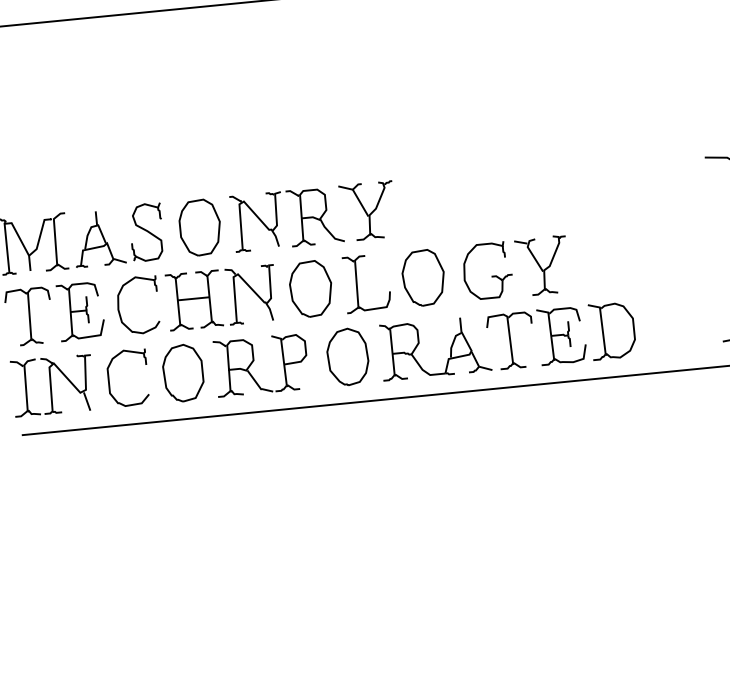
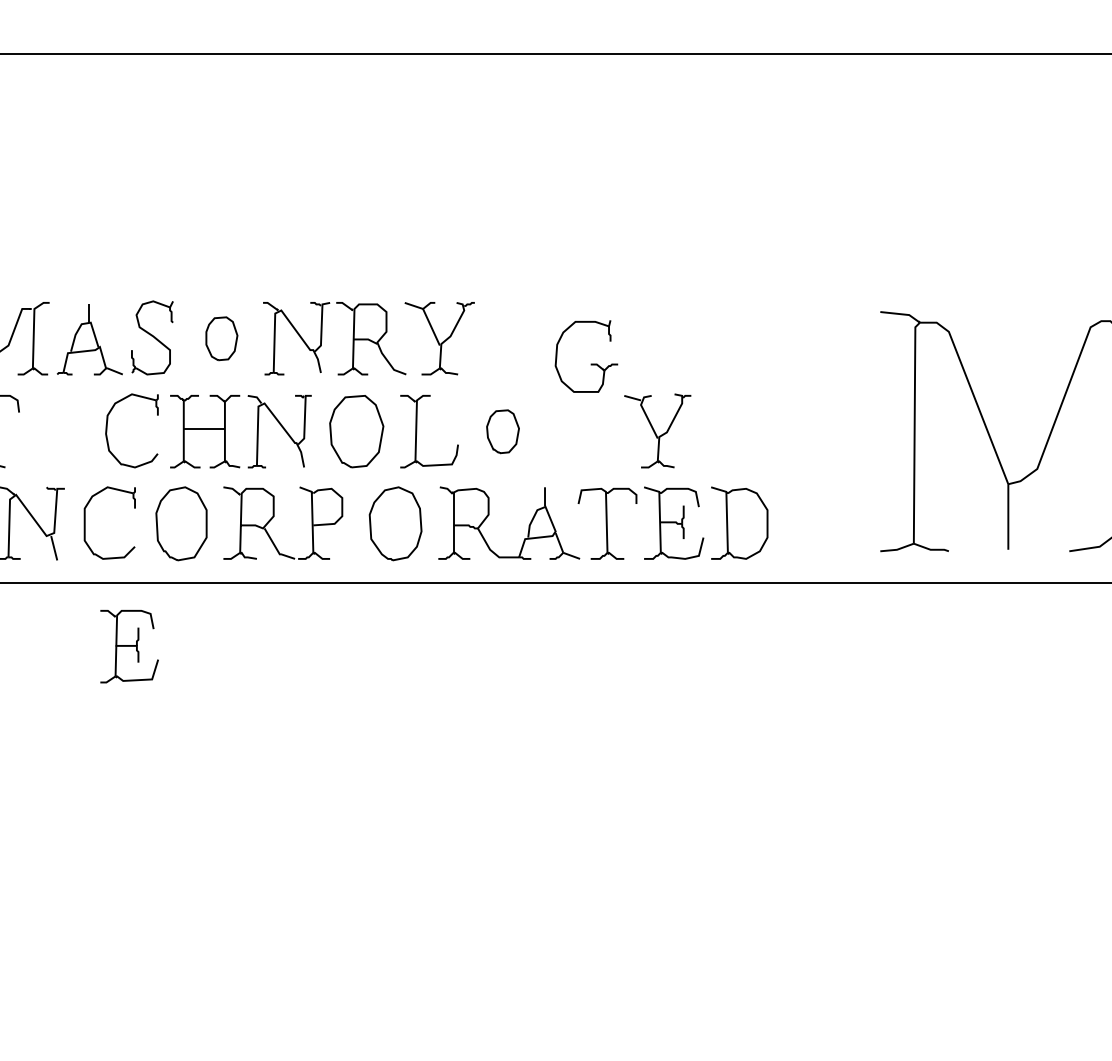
part: (199, 227) -> (221, 338), size x0.6
part: (492, 275) -> (591, 363), moved
part: (423, 277) -> (502, 431), size x0.6
part: (80, 311) -> (129, 646), moved

